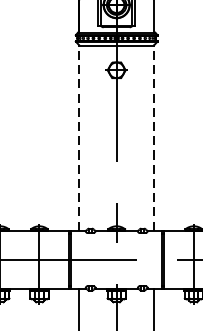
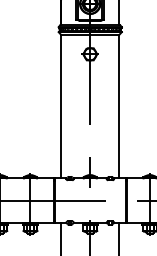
line: (79, 137) -> (61, 106), dashed -> solid
line: (154, 137) -> (119, 106), dashed -> solid

